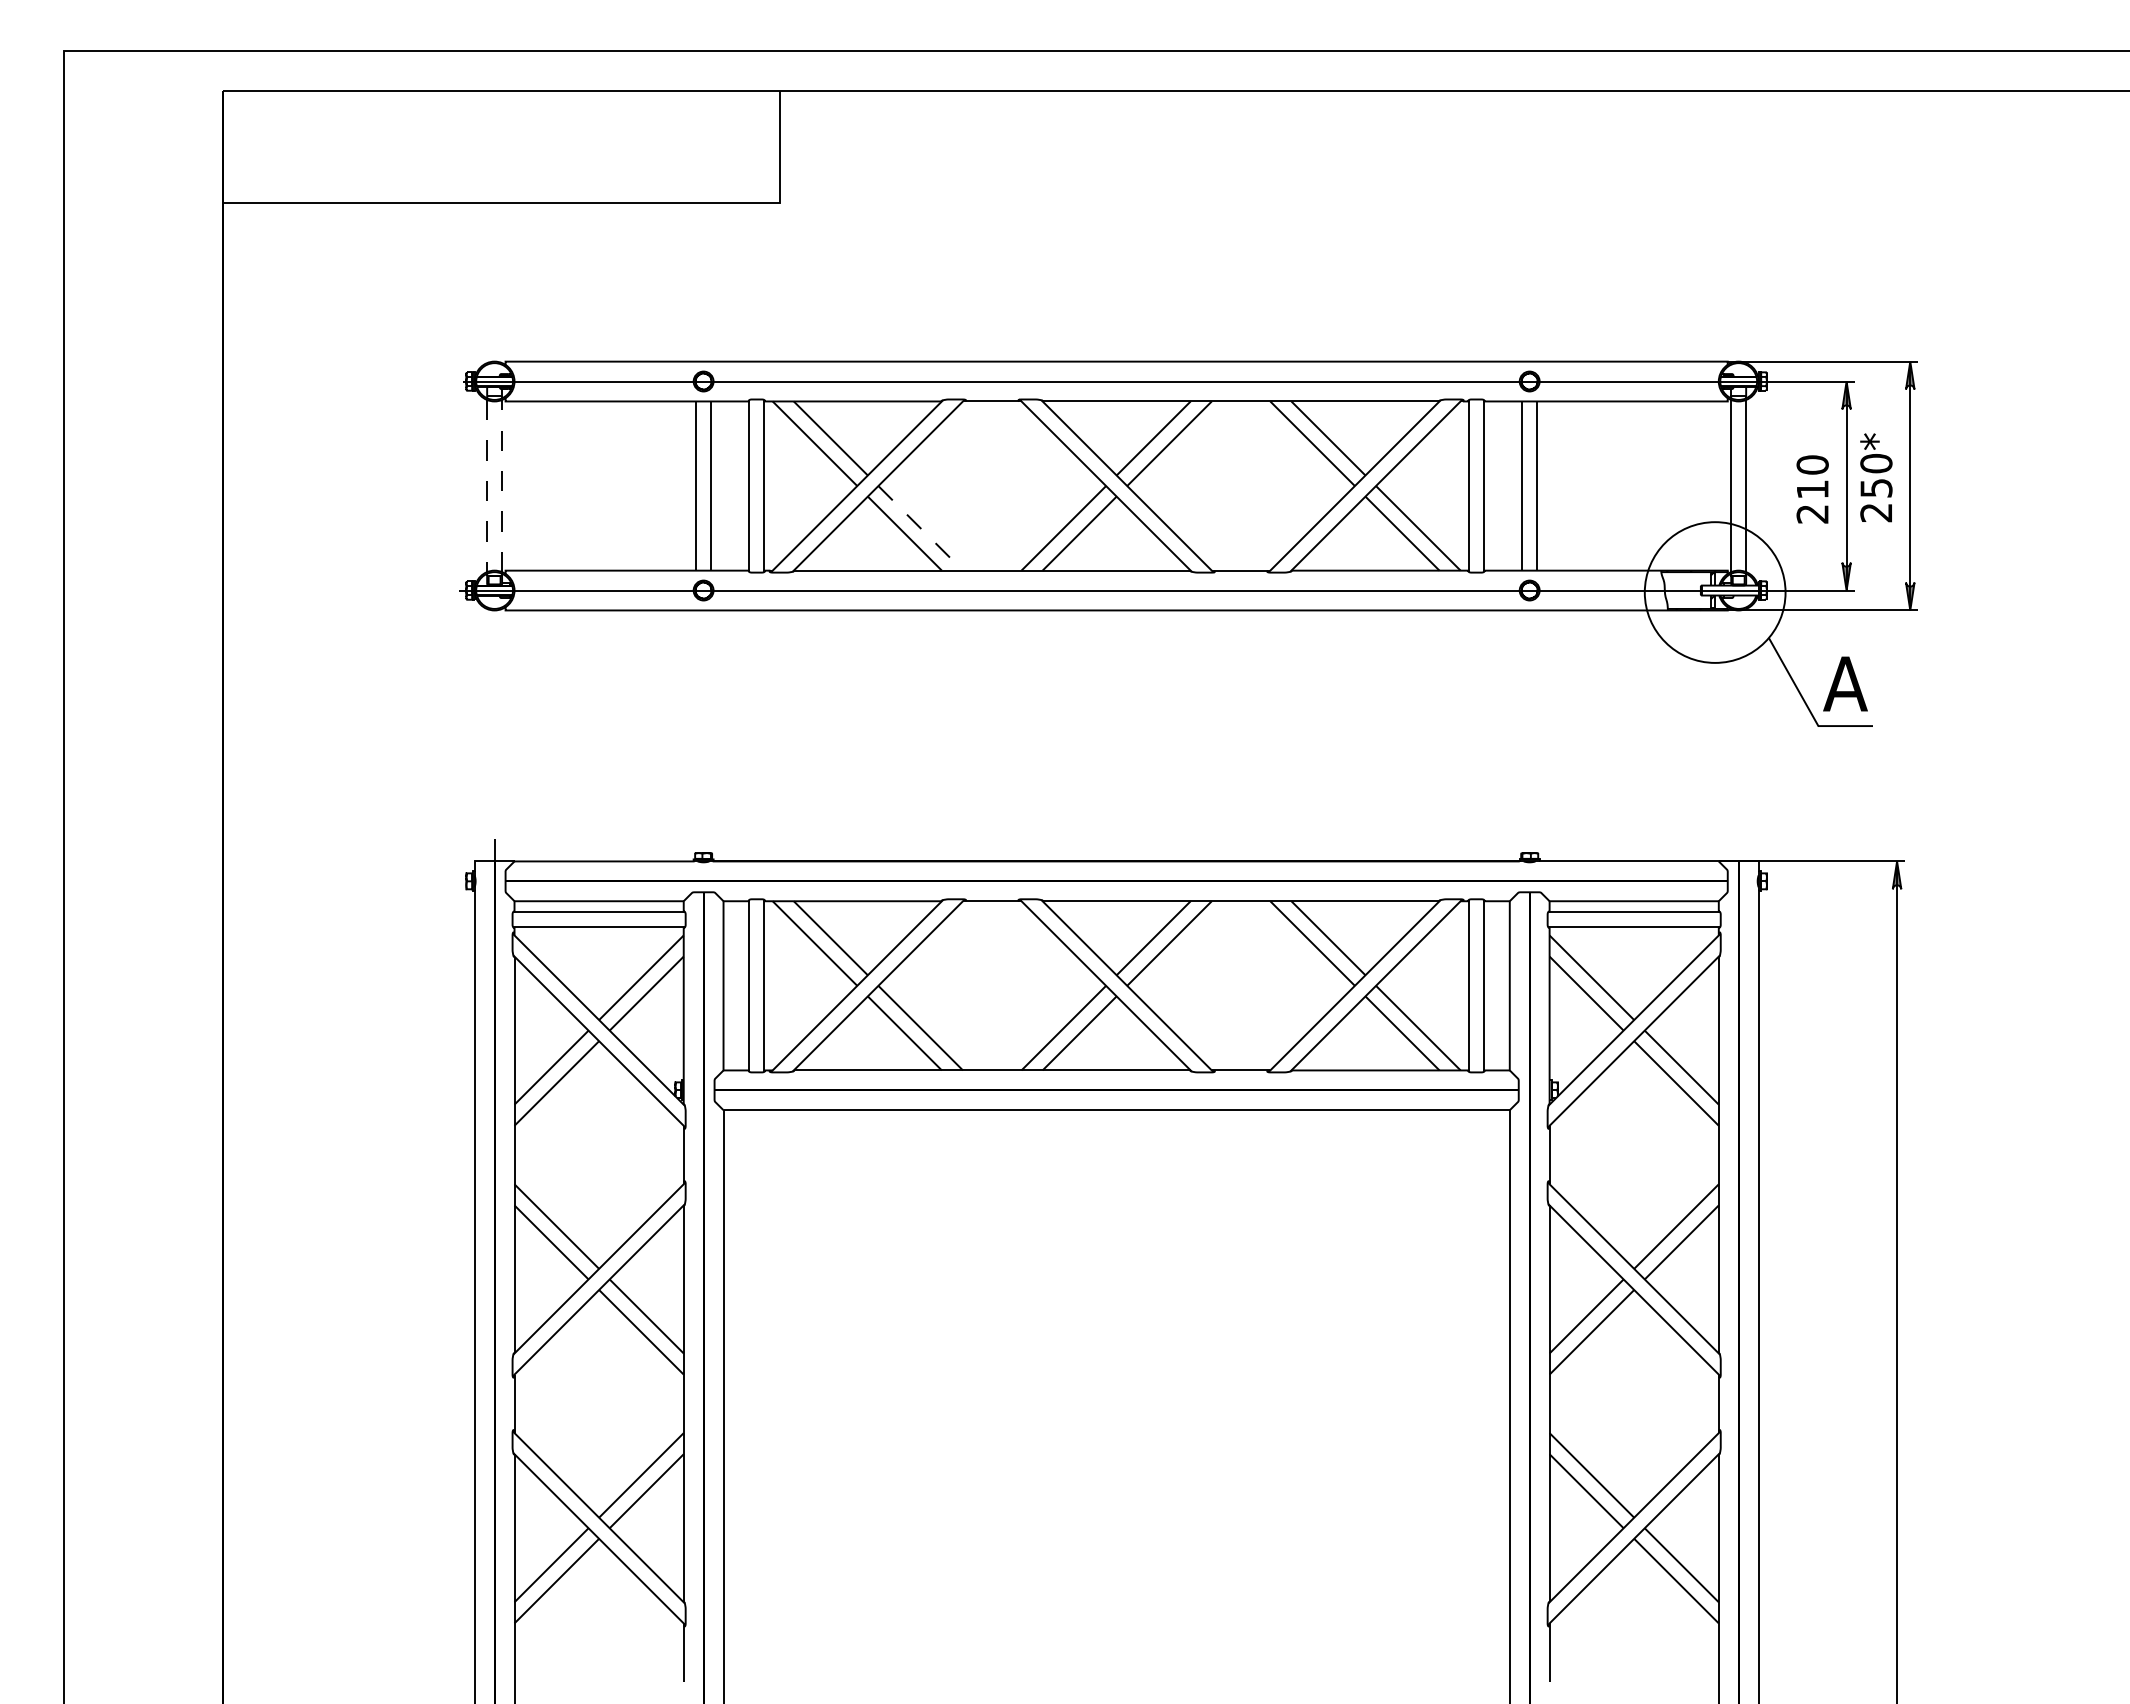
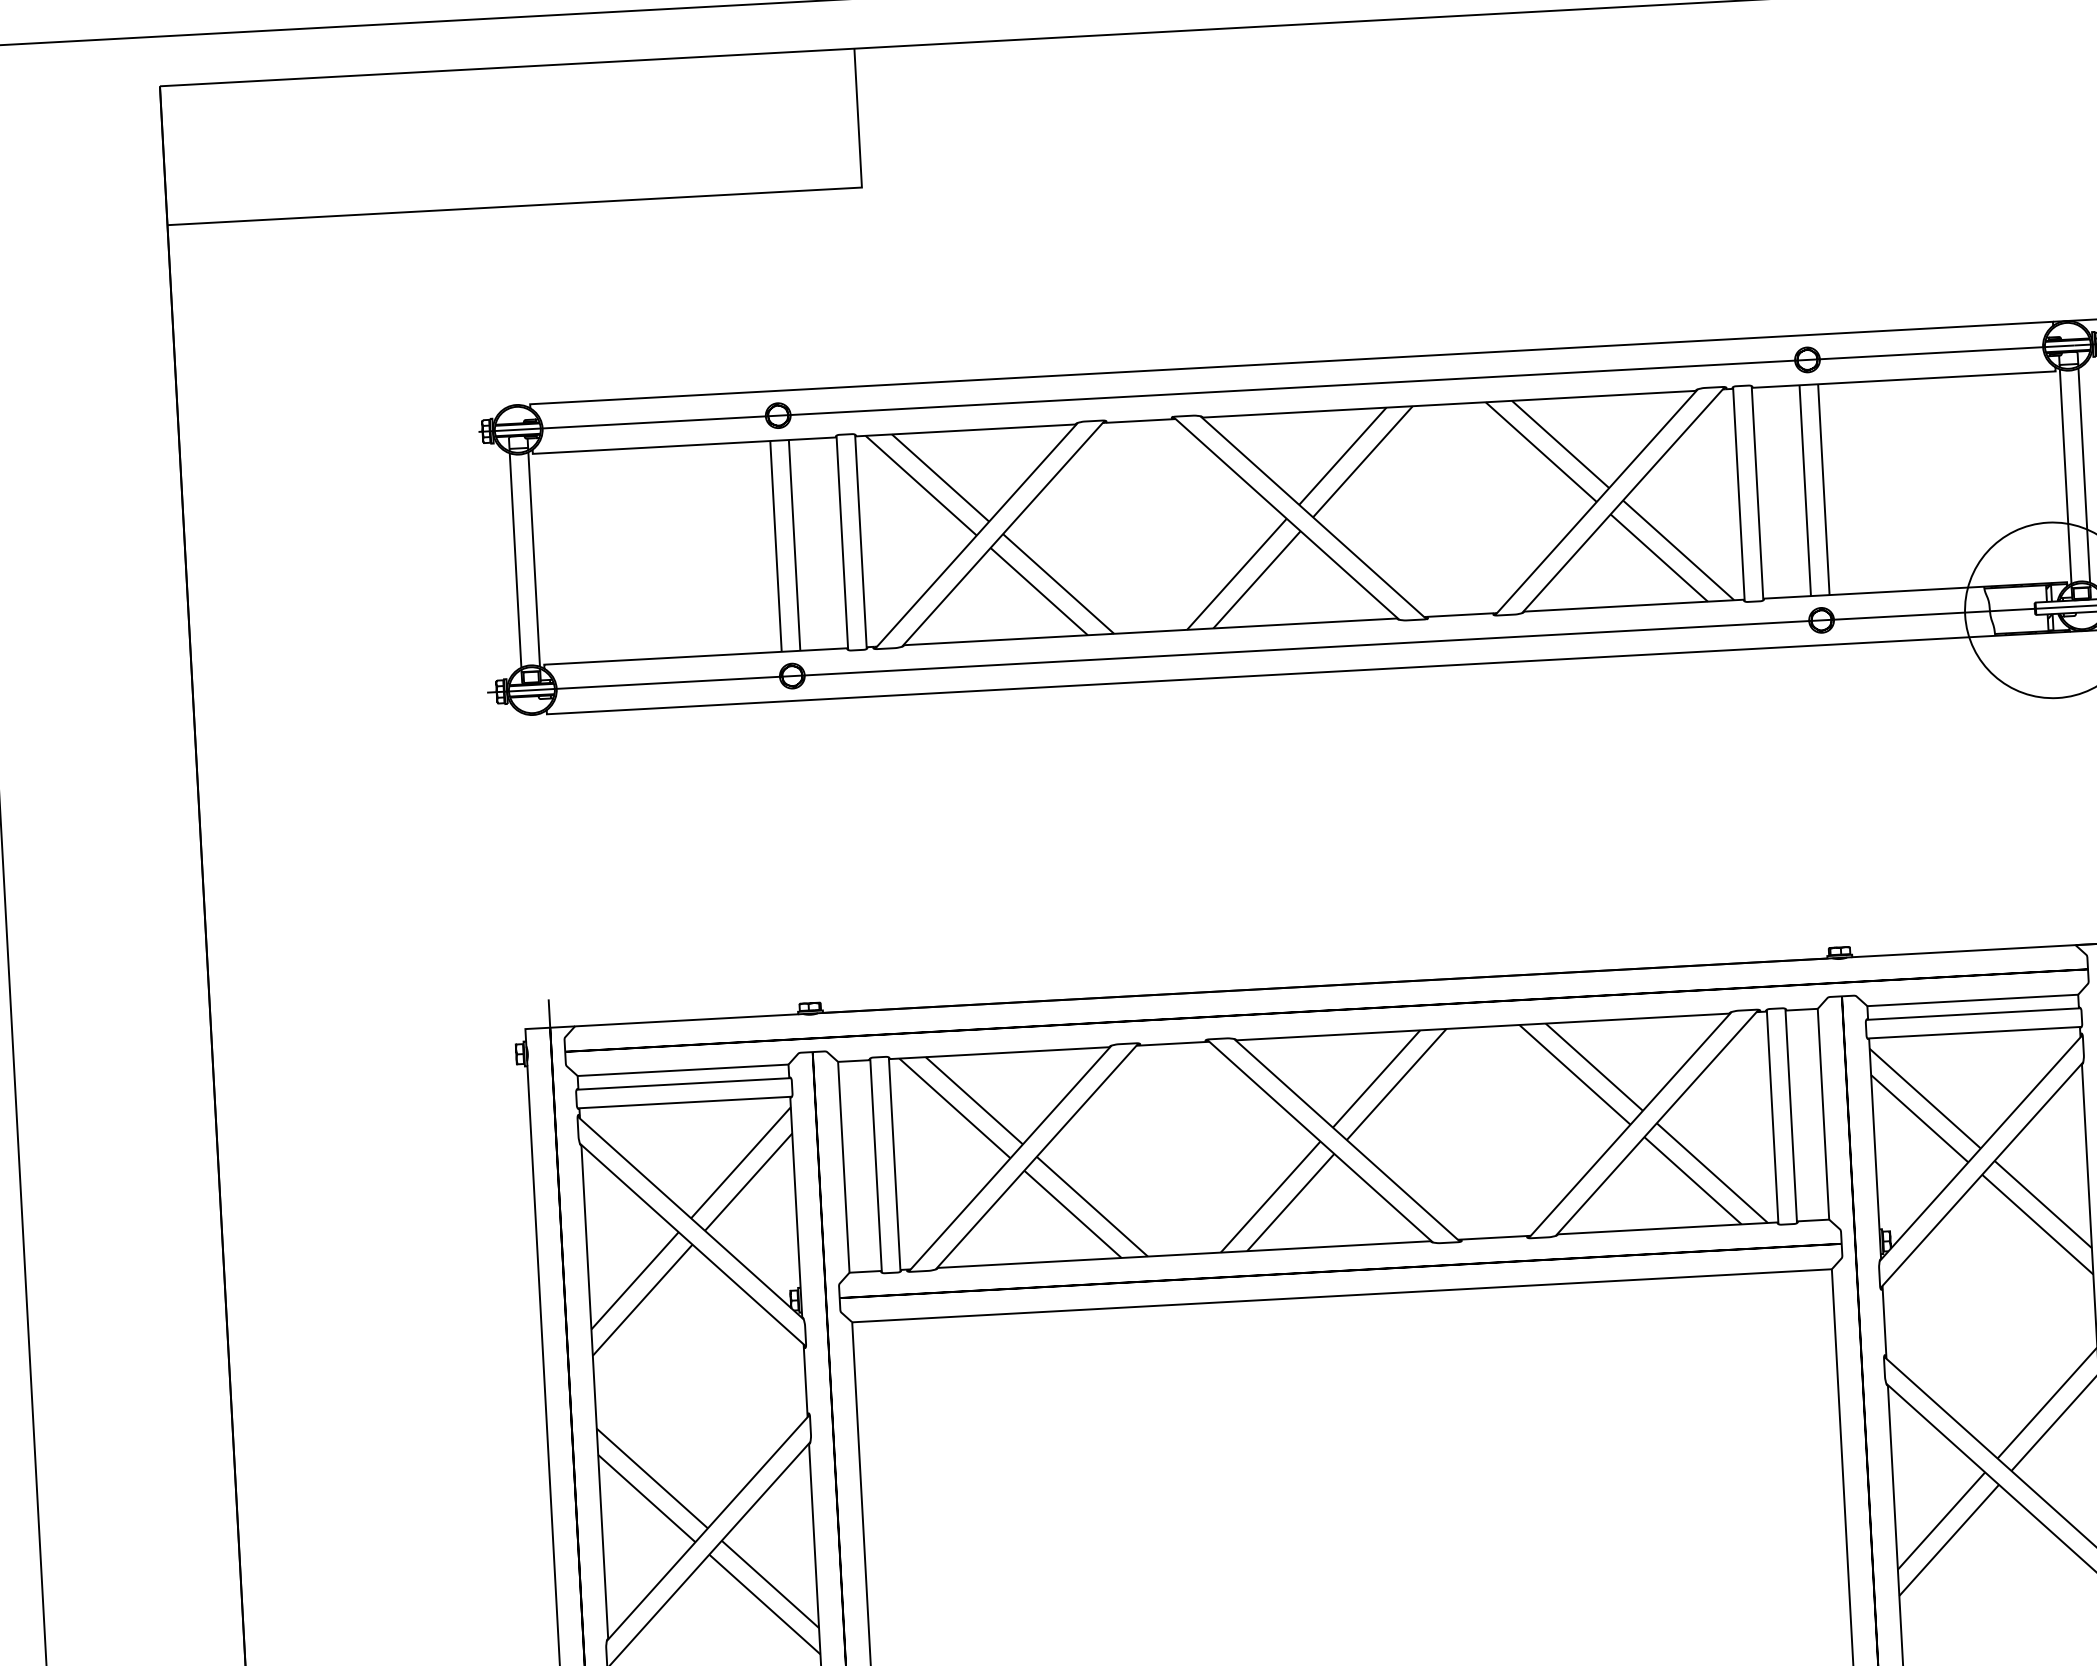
line: (502, 485) -> (534, 558), dashed -> solid
line: (487, 486) -> (516, 561), dashed -> solid
line: (920, 528) -> (1058, 584), dashed -> solid

